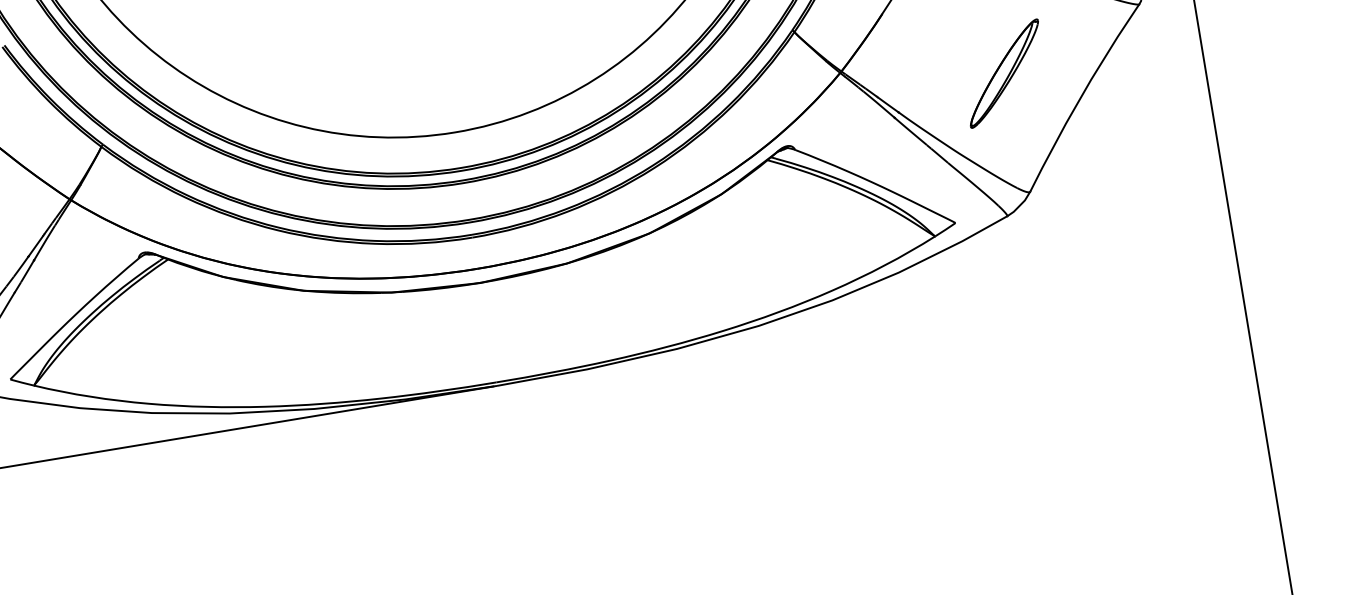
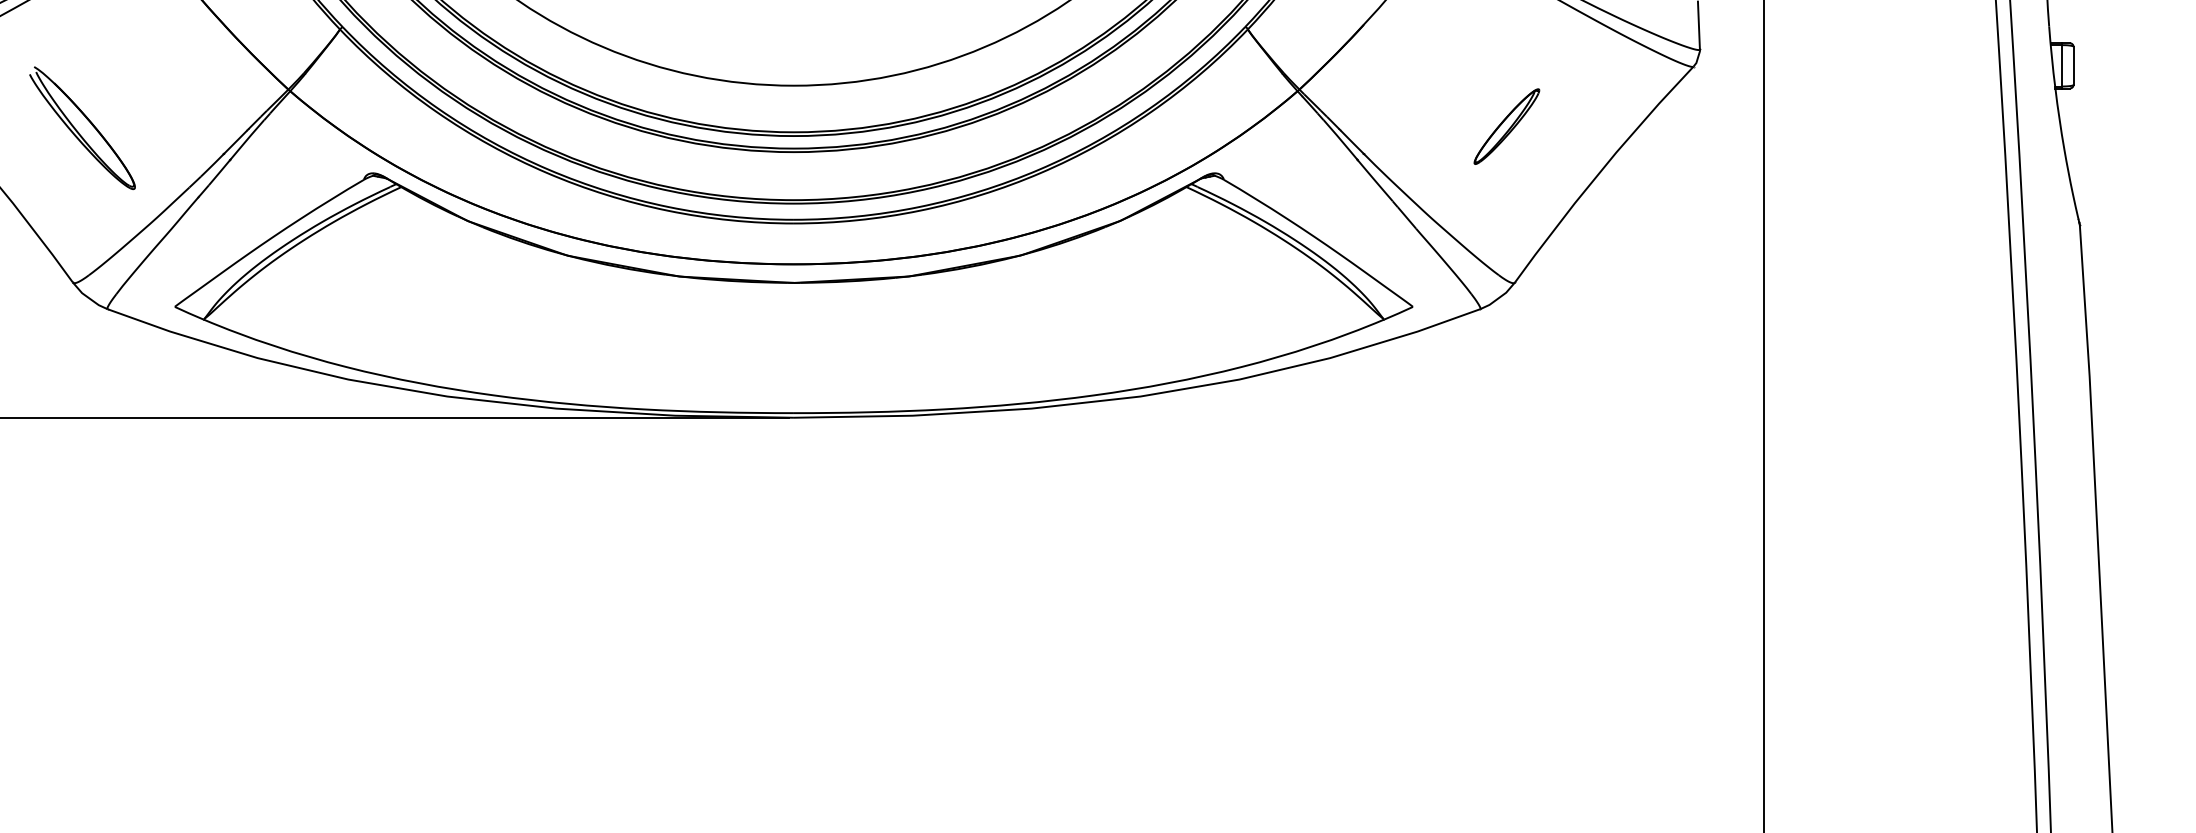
part: (1004, 73) -> (1506, 126), size x0.6

